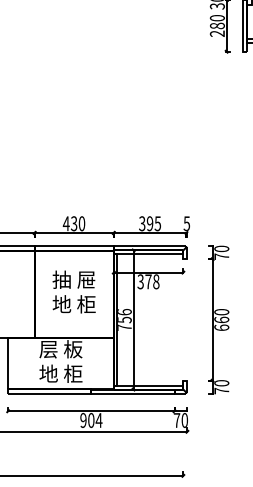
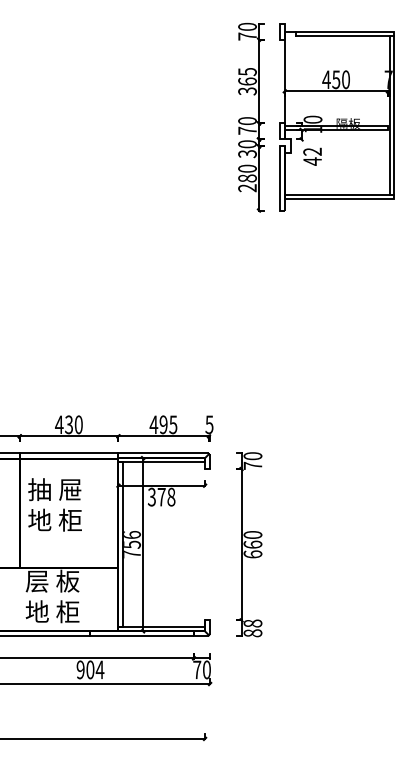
text: (141, 223) -> (153, 424), 395 -> 495
text: (73, 291) -> (54, 504), moved
text: (221, 387) -> (252, 628), 70 -> 88

